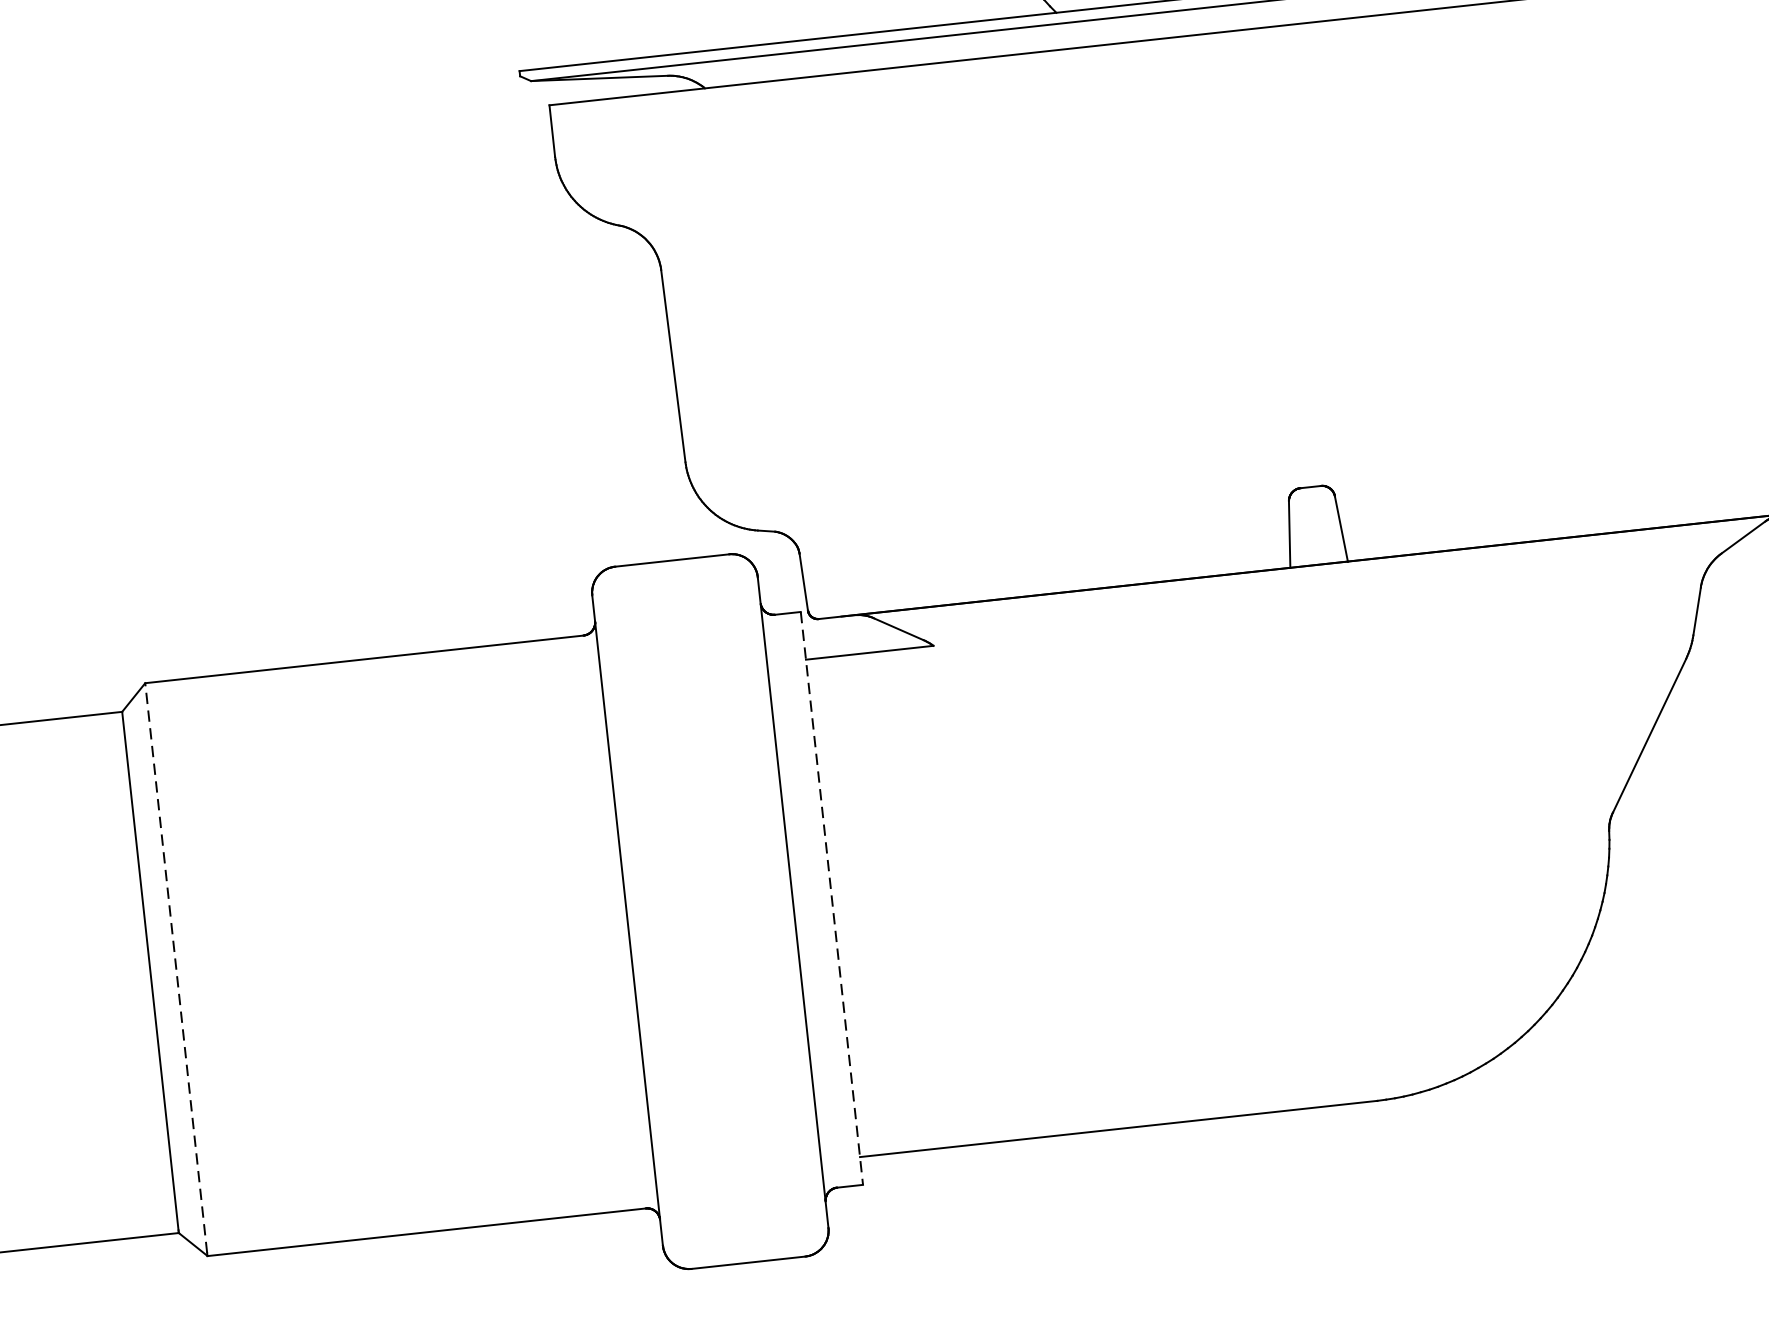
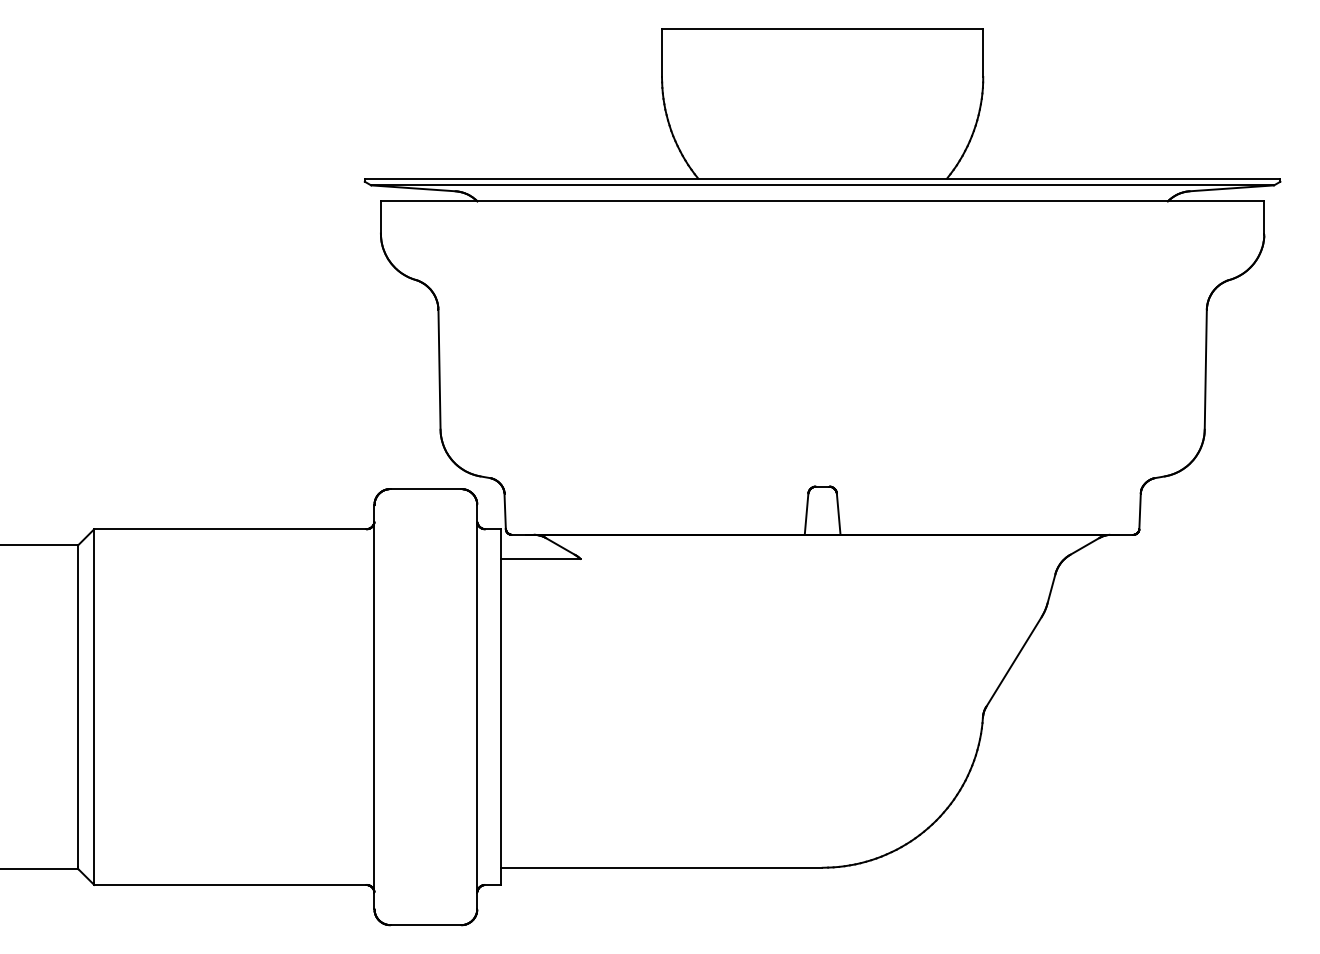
line: (832, 898) -> (501, 707), dashed -> solid
line: (176, 968) -> (94, 706), dashed -> solid

